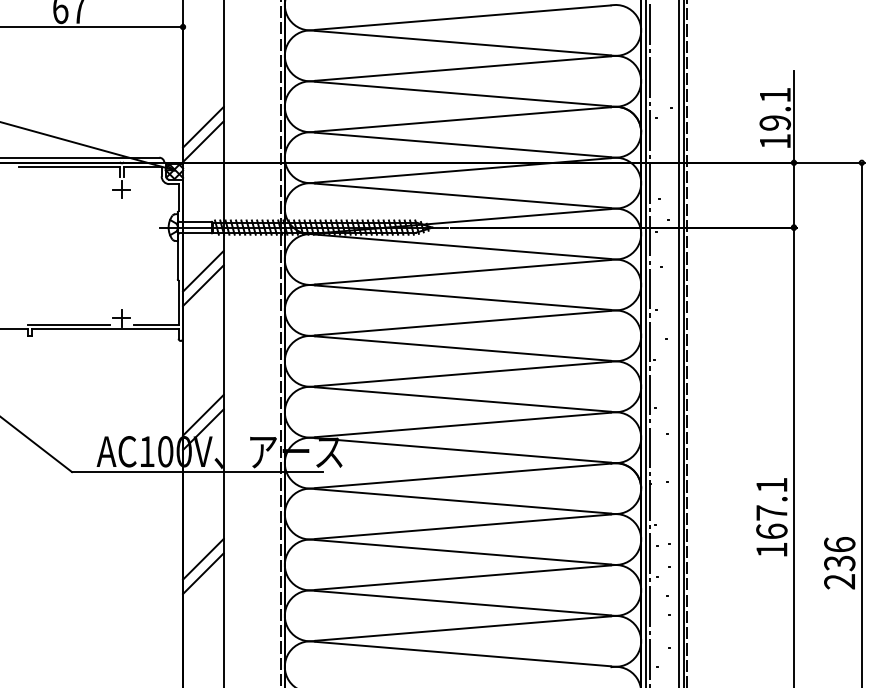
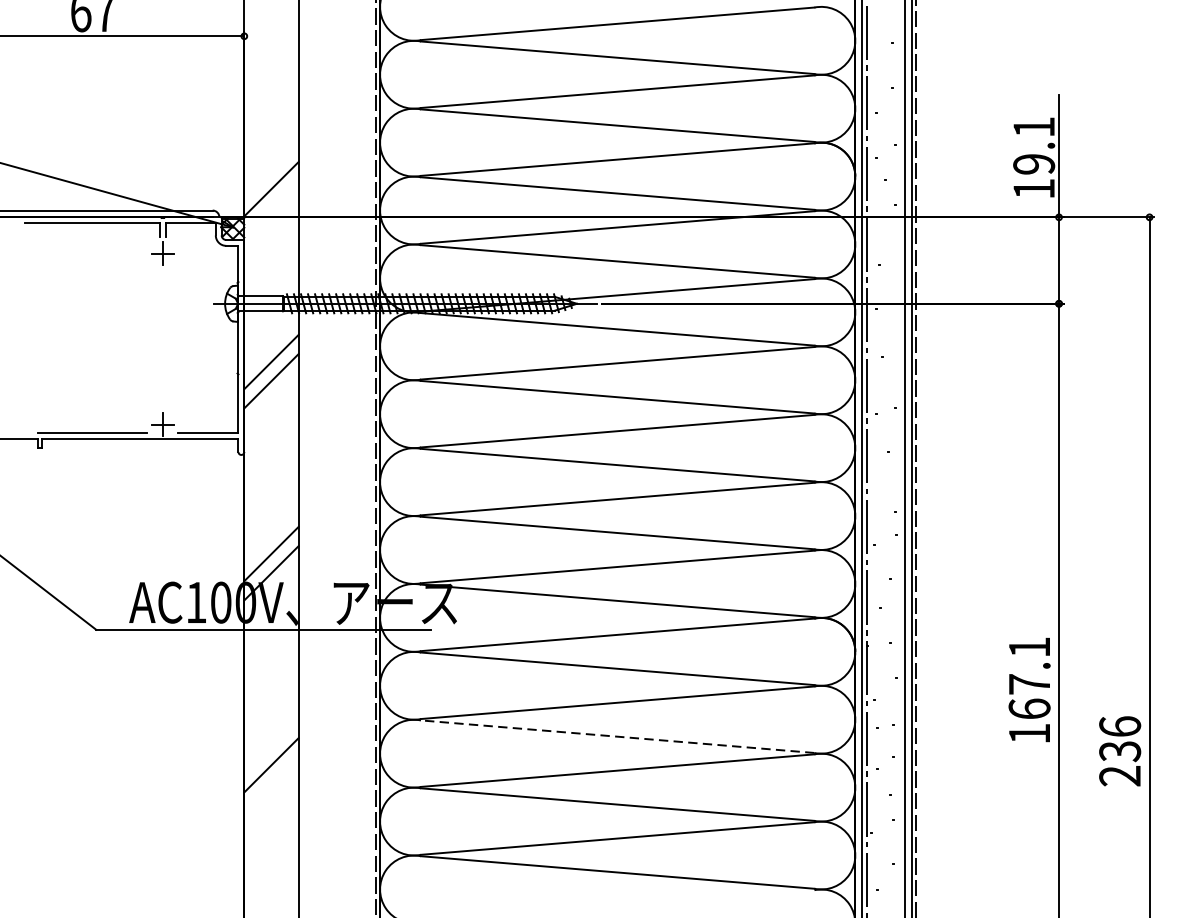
line: (203, 126) -> (271, 168), removed
line: (462, 552) -> (617, 737), solid -> dashed
line: (203, 558) -> (271, 745), removed

